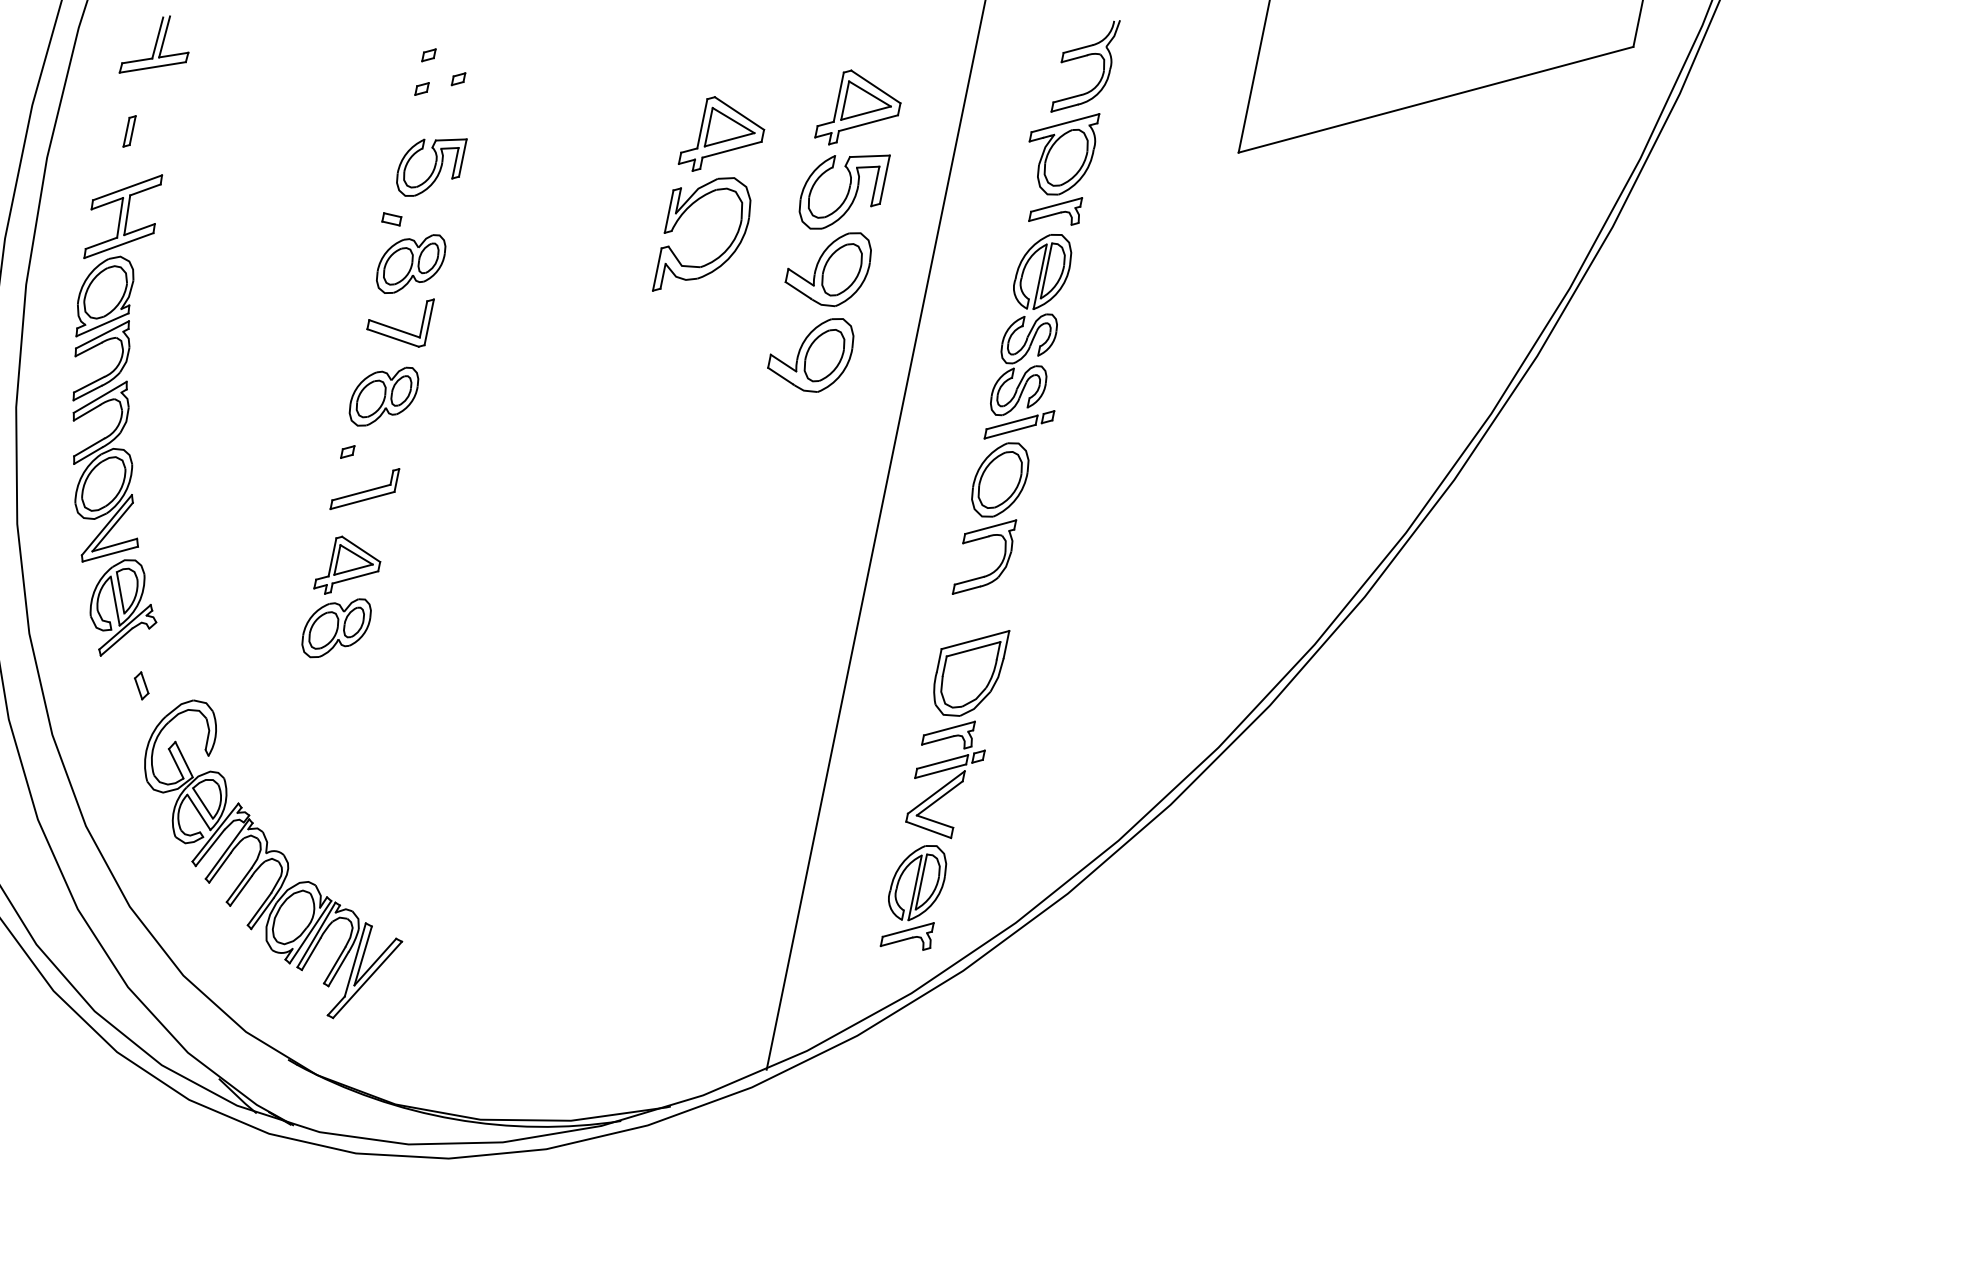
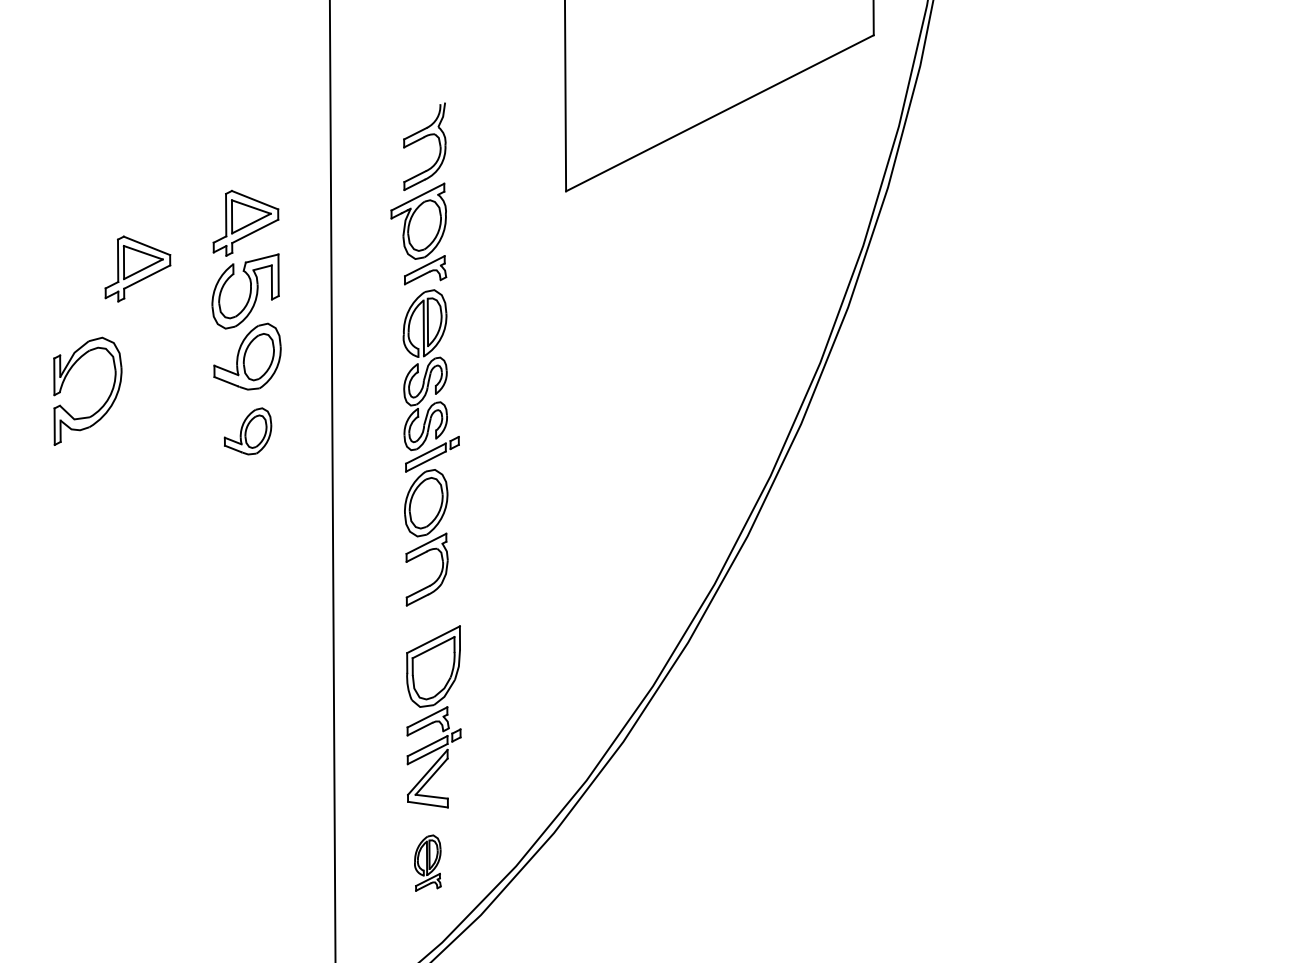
part: (680, 218) -> (64, 380), moved
part: (810, 355) -> (247, 433), size x0.7
part: (913, 897) -> (427, 863), size x0.6

